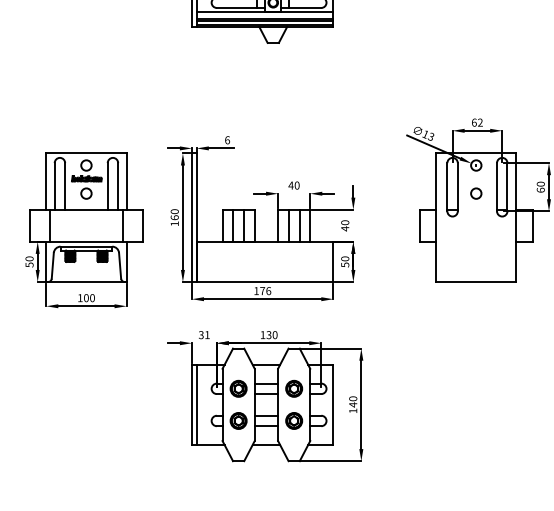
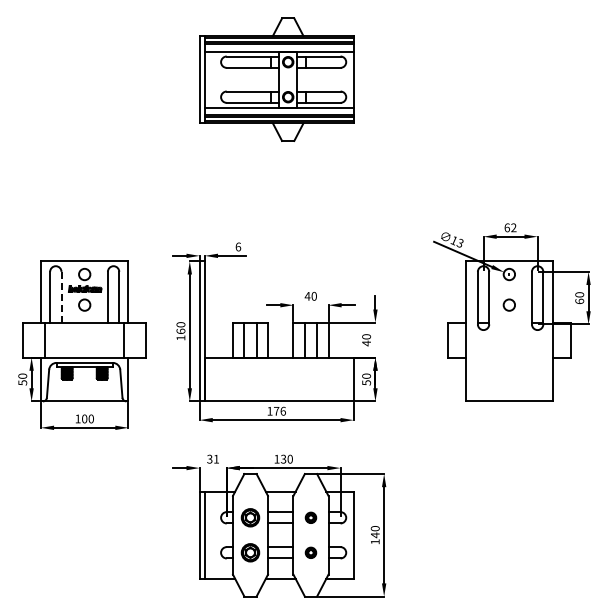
line: (65, 185) -> (61, 296), solid -> dashed
part: (293, 388) -> (310, 517), size x0.6
part: (293, 420) -> (310, 552), size x0.6

